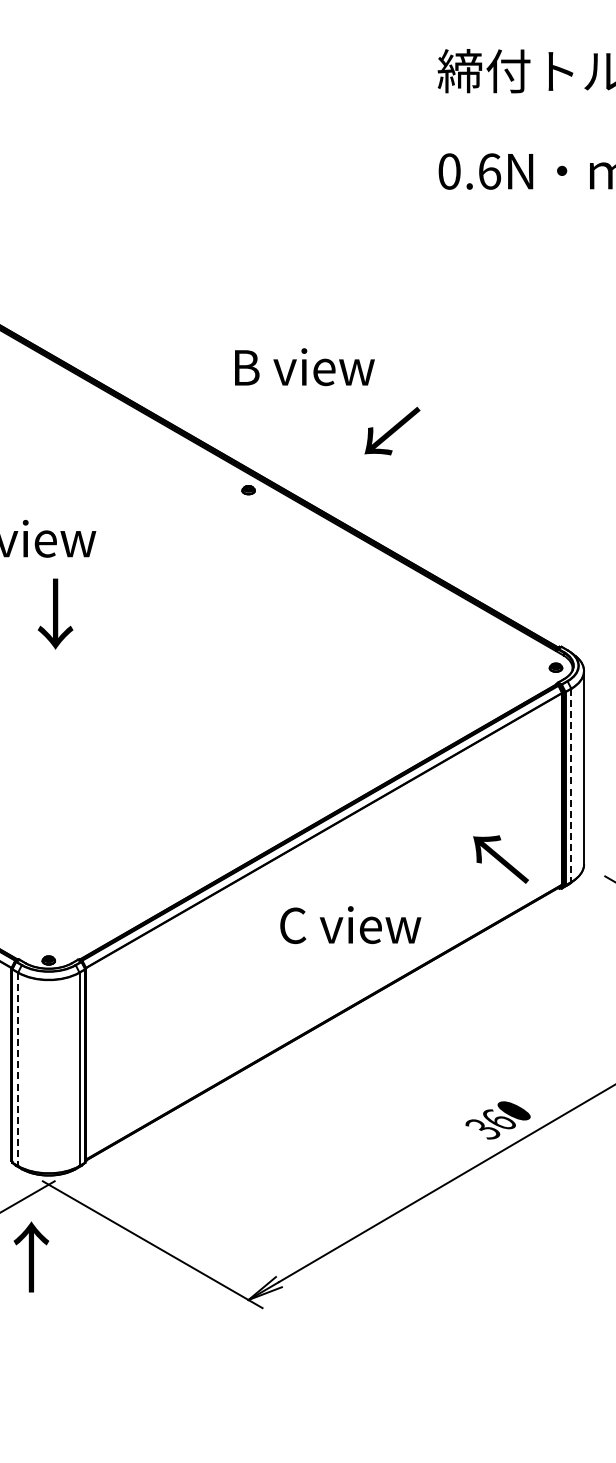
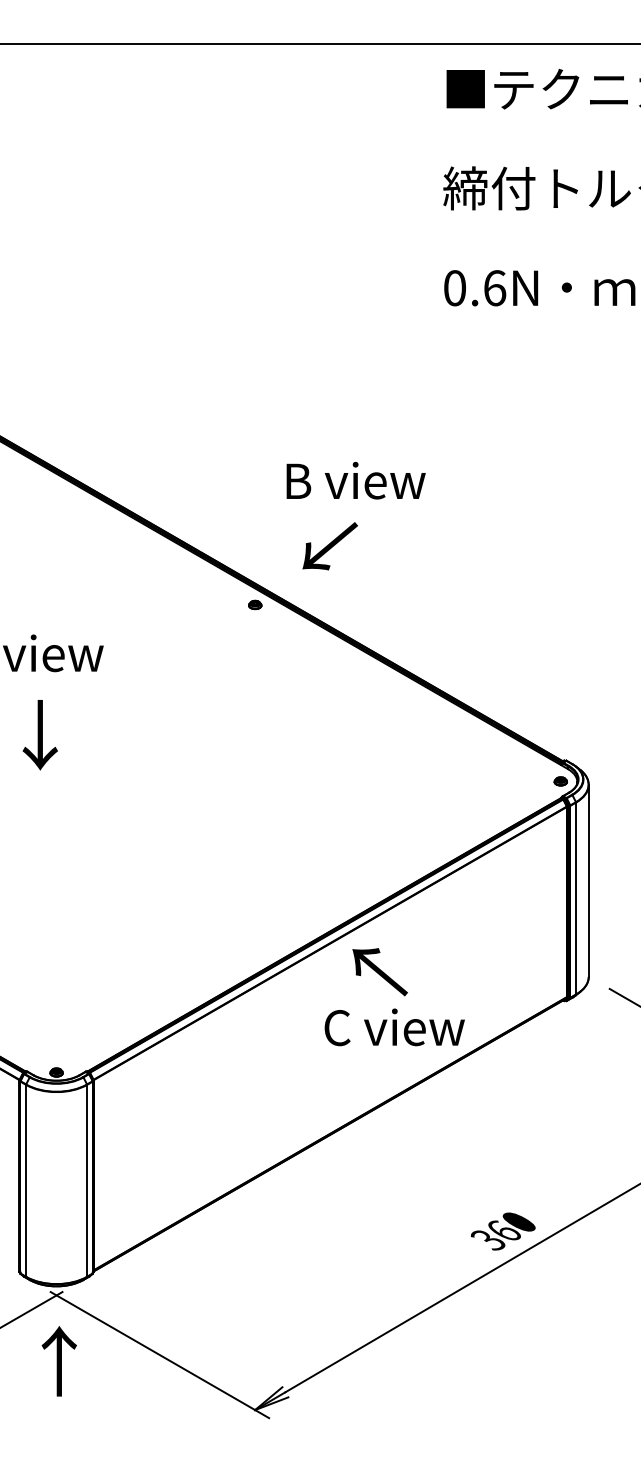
text: (304, 366) -> (355, 480), moved
text: (391, 431) -> (329, 546), moved
text: (54, 614) -> (39, 735), moved
line: (571, 785) -> (576, 898), dashed -> solid
text: (500, 859) -> (379, 972), moved
text: (350, 925) -> (394, 1027), moved
line: (18, 1069) -> (26, 1180), dashed -> solid
text: (30, 1257) -> (58, 1361), moved

